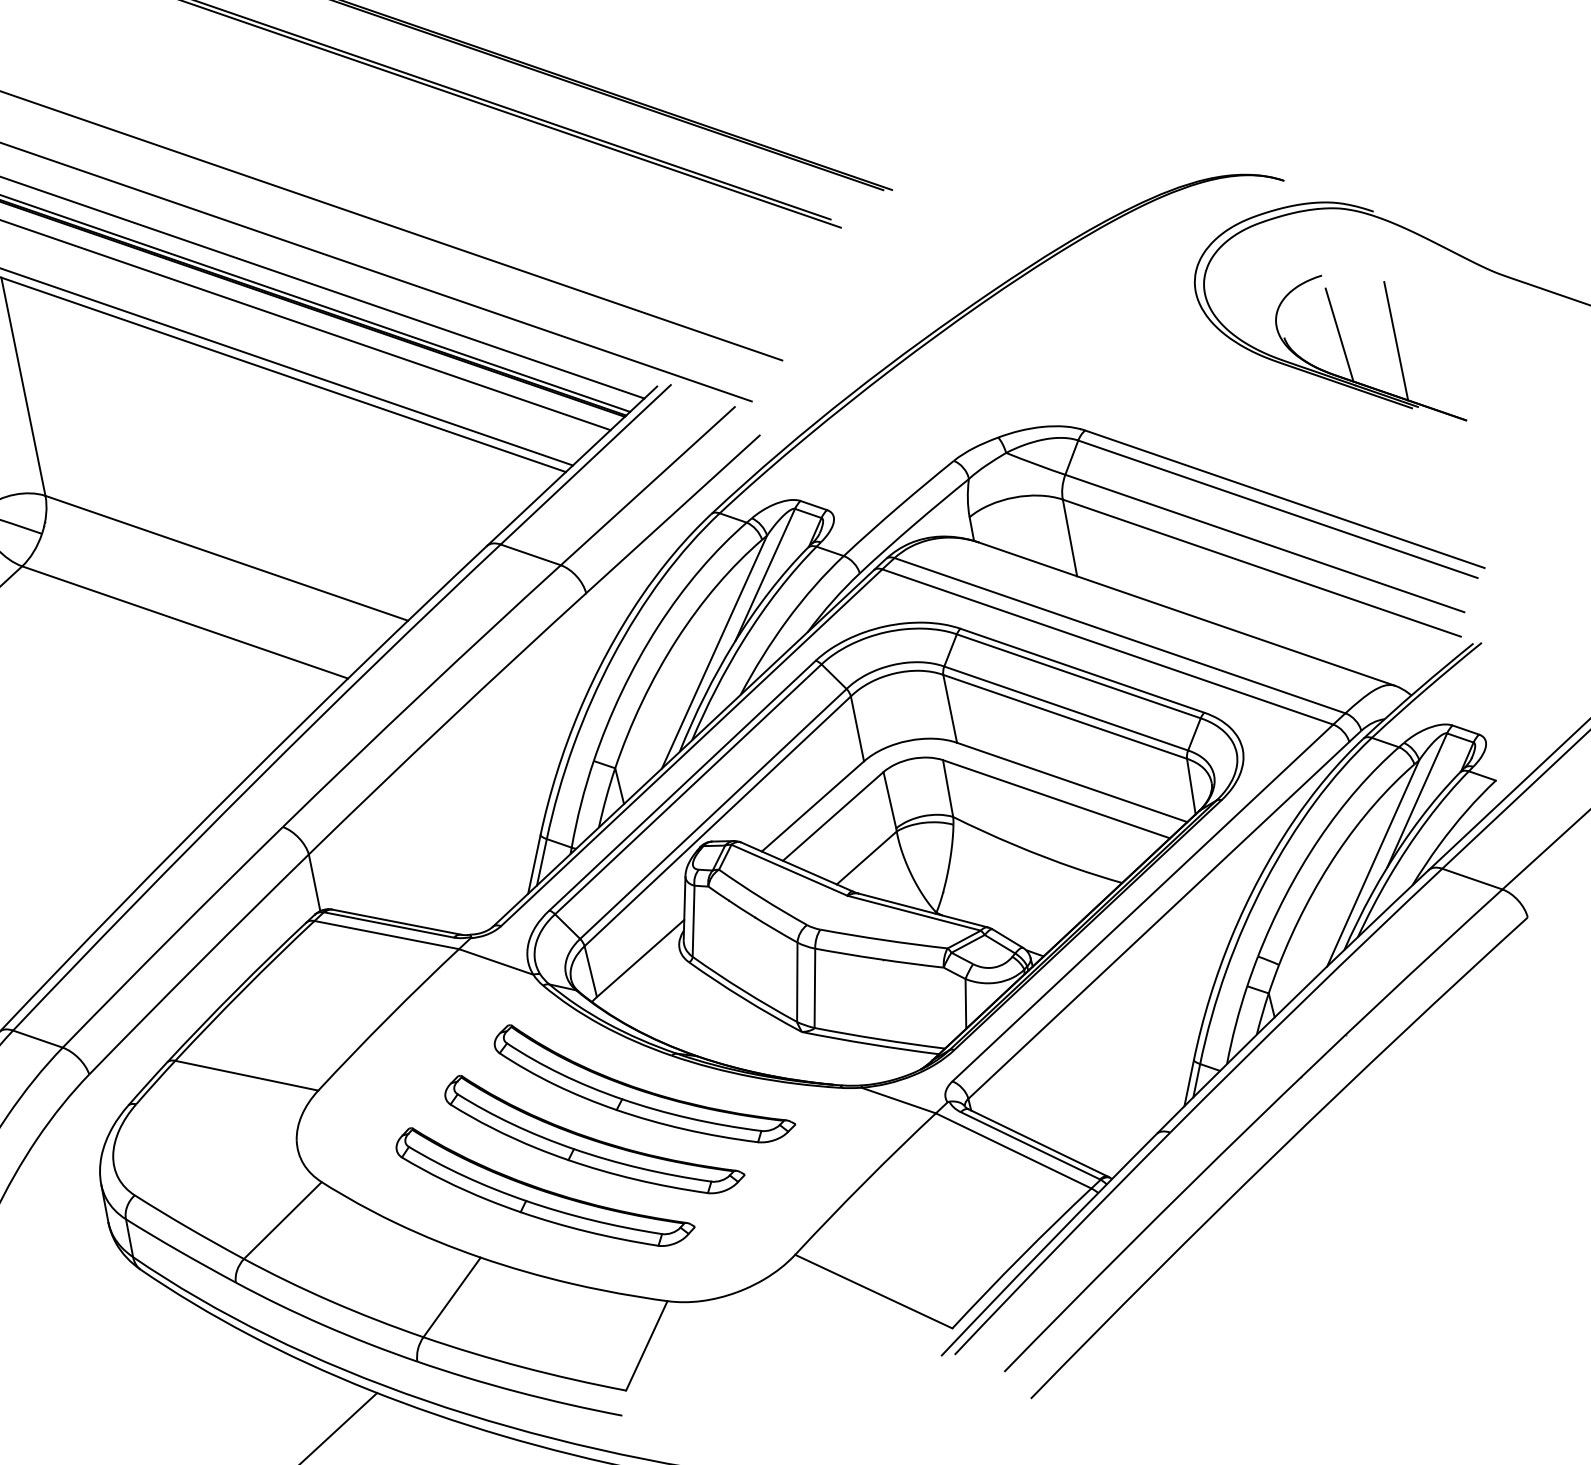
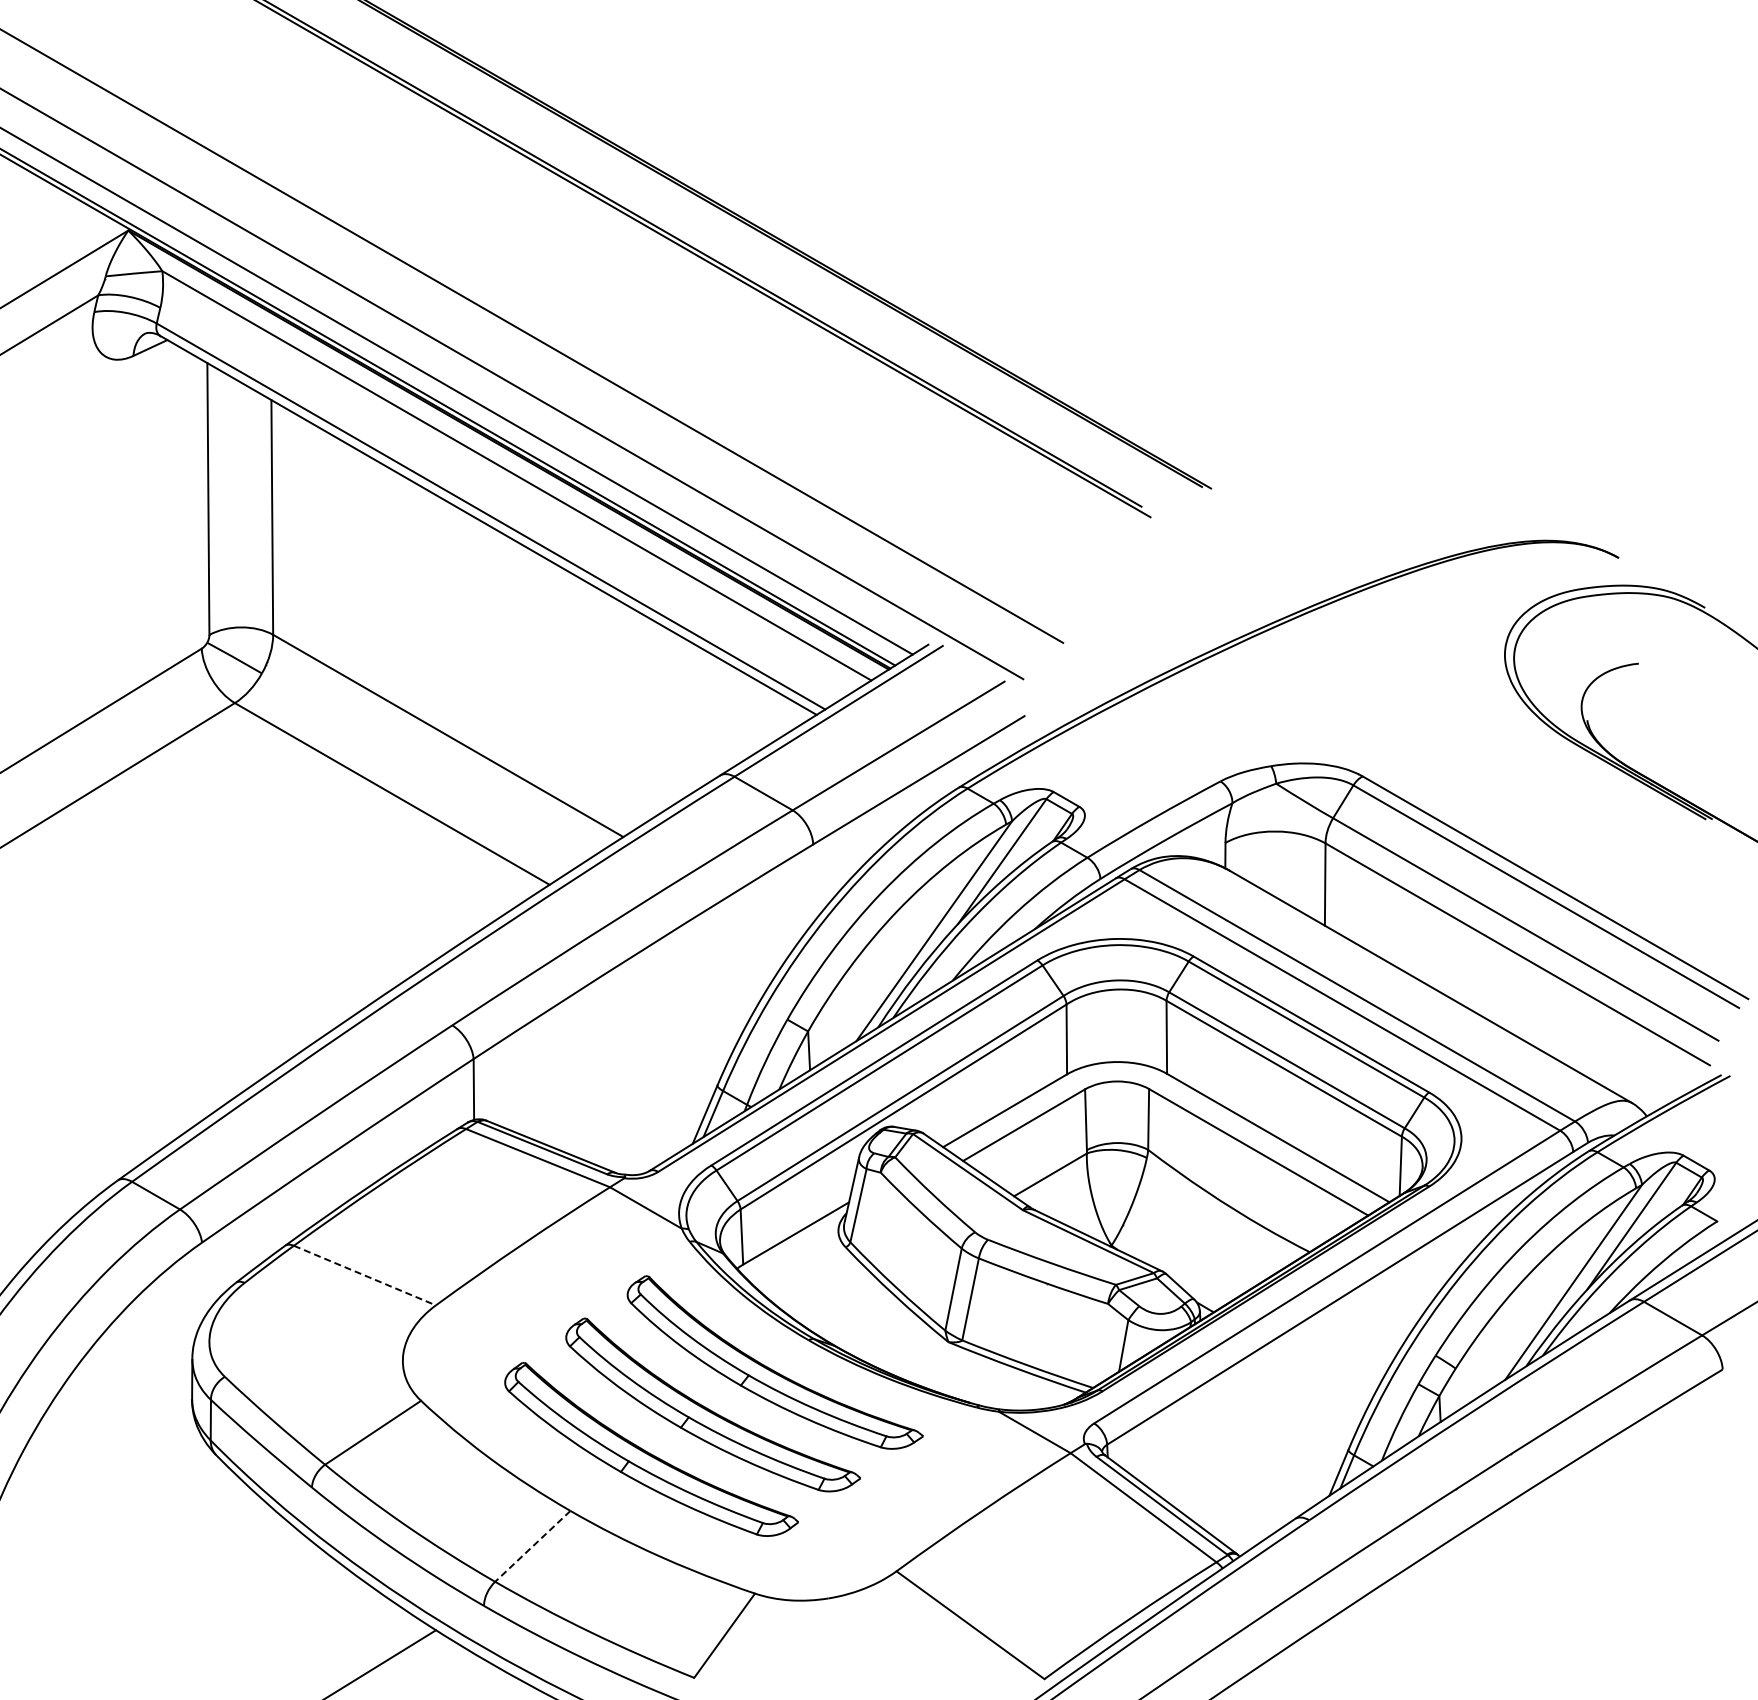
line: (1339, 334) -> (1645, 728), removed
line: (1396, 341) -> (1702, 746), removed
line: (247, 1075) -> (365, 1275), solid -> dashed
line: (451, 1297) -> (532, 1546), solid -> dashed

